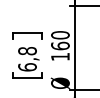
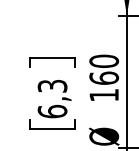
text: (27, 51) -> (52, 86), 6,8 -> 6,3

